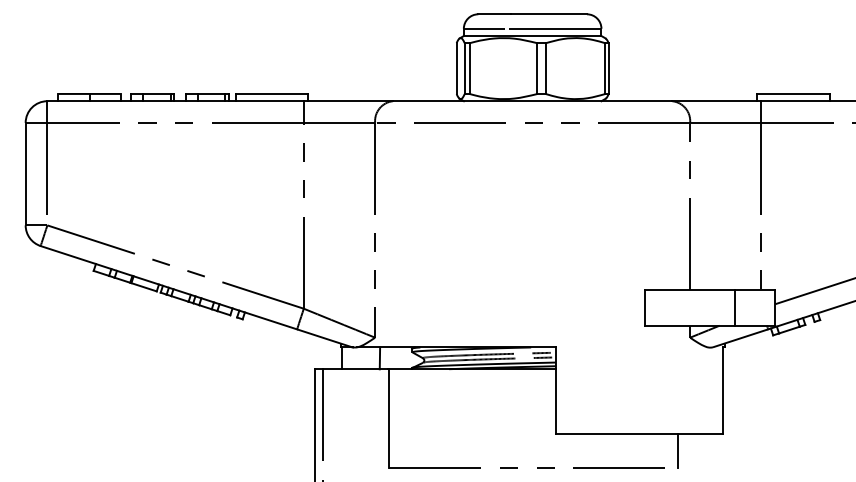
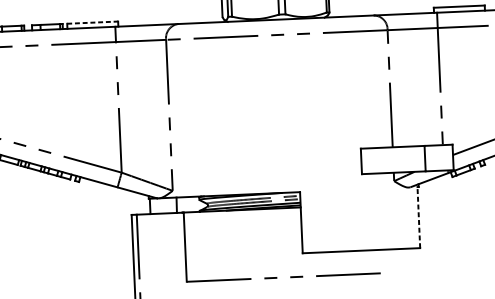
line: (272, 93) -> (93, 22), solid -> dashed
line: (722, 390) -> (418, 217), solid -> dashed
line: (677, 450) -> (388, 260), removed

